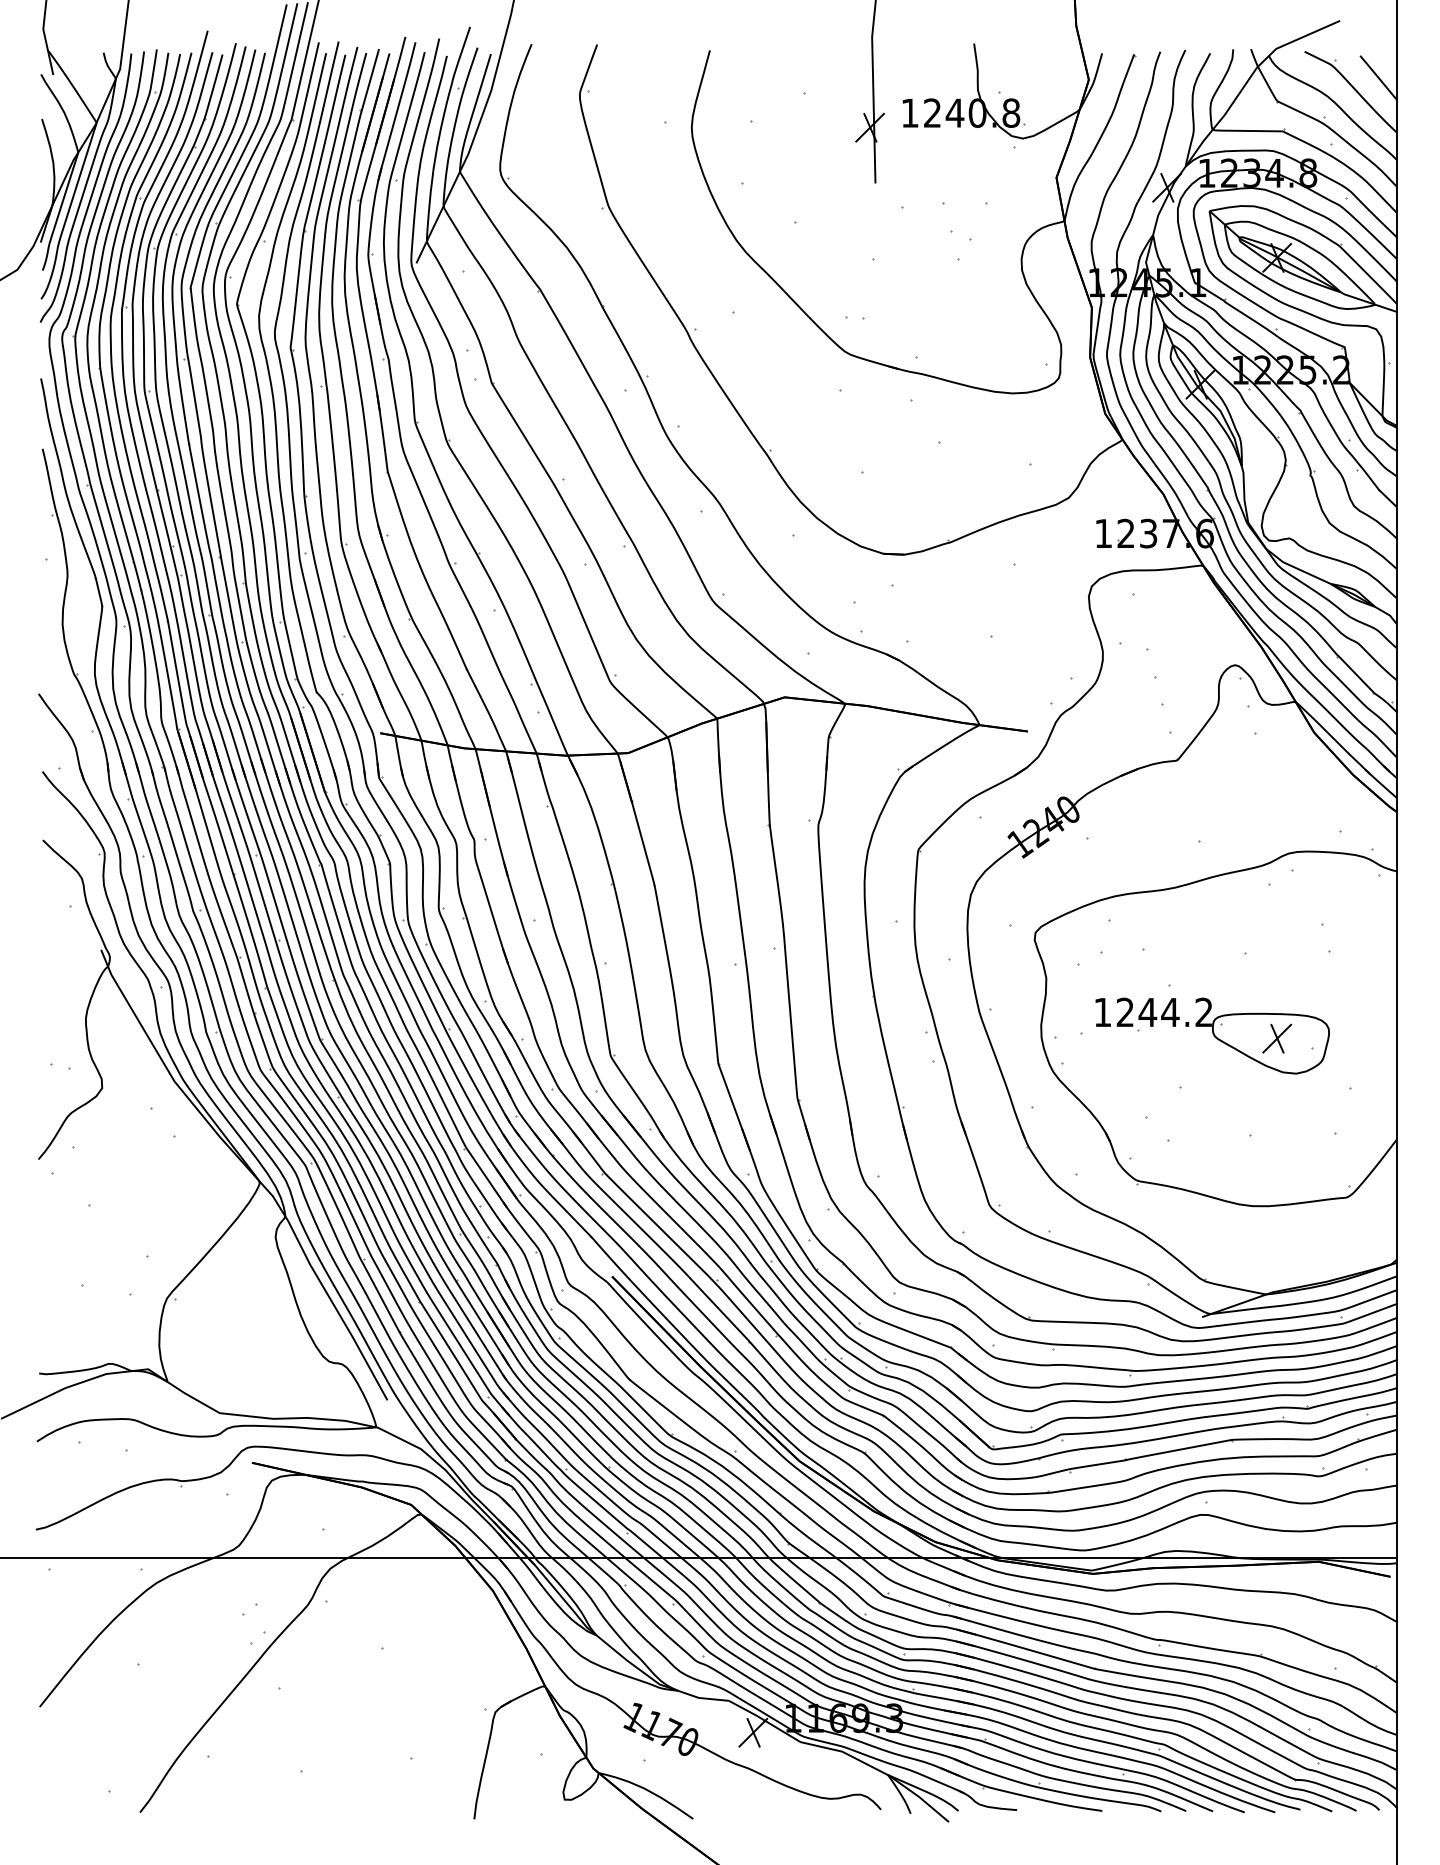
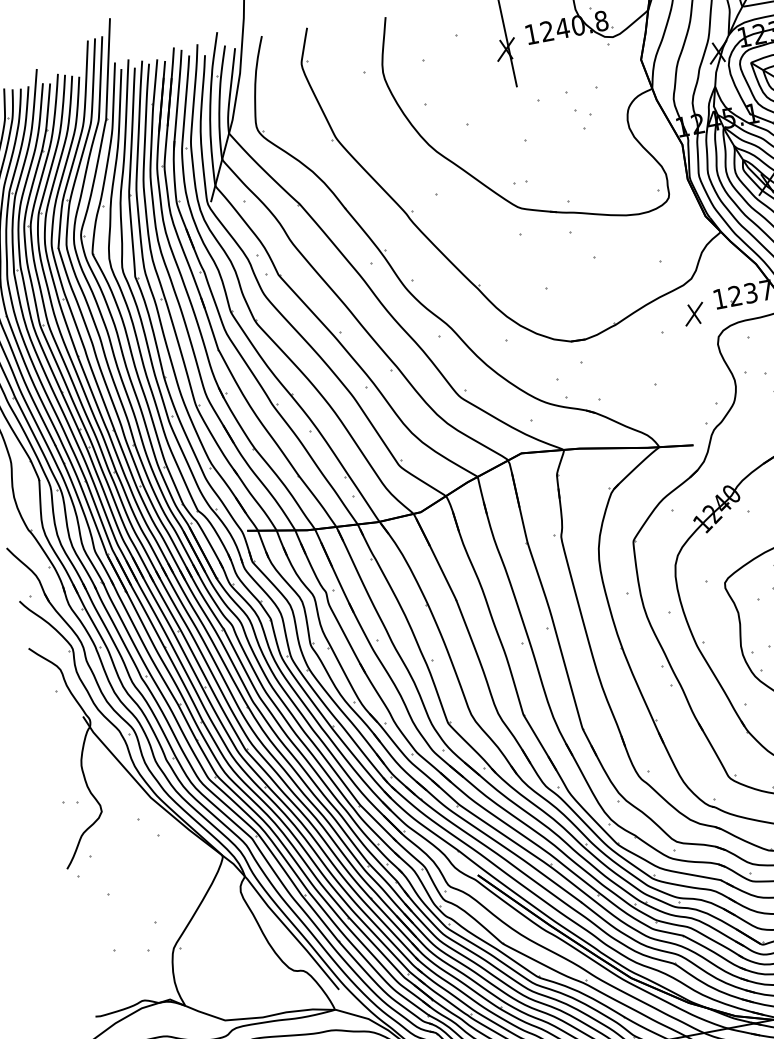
part: (1063, 548) -> (694, 314), added

